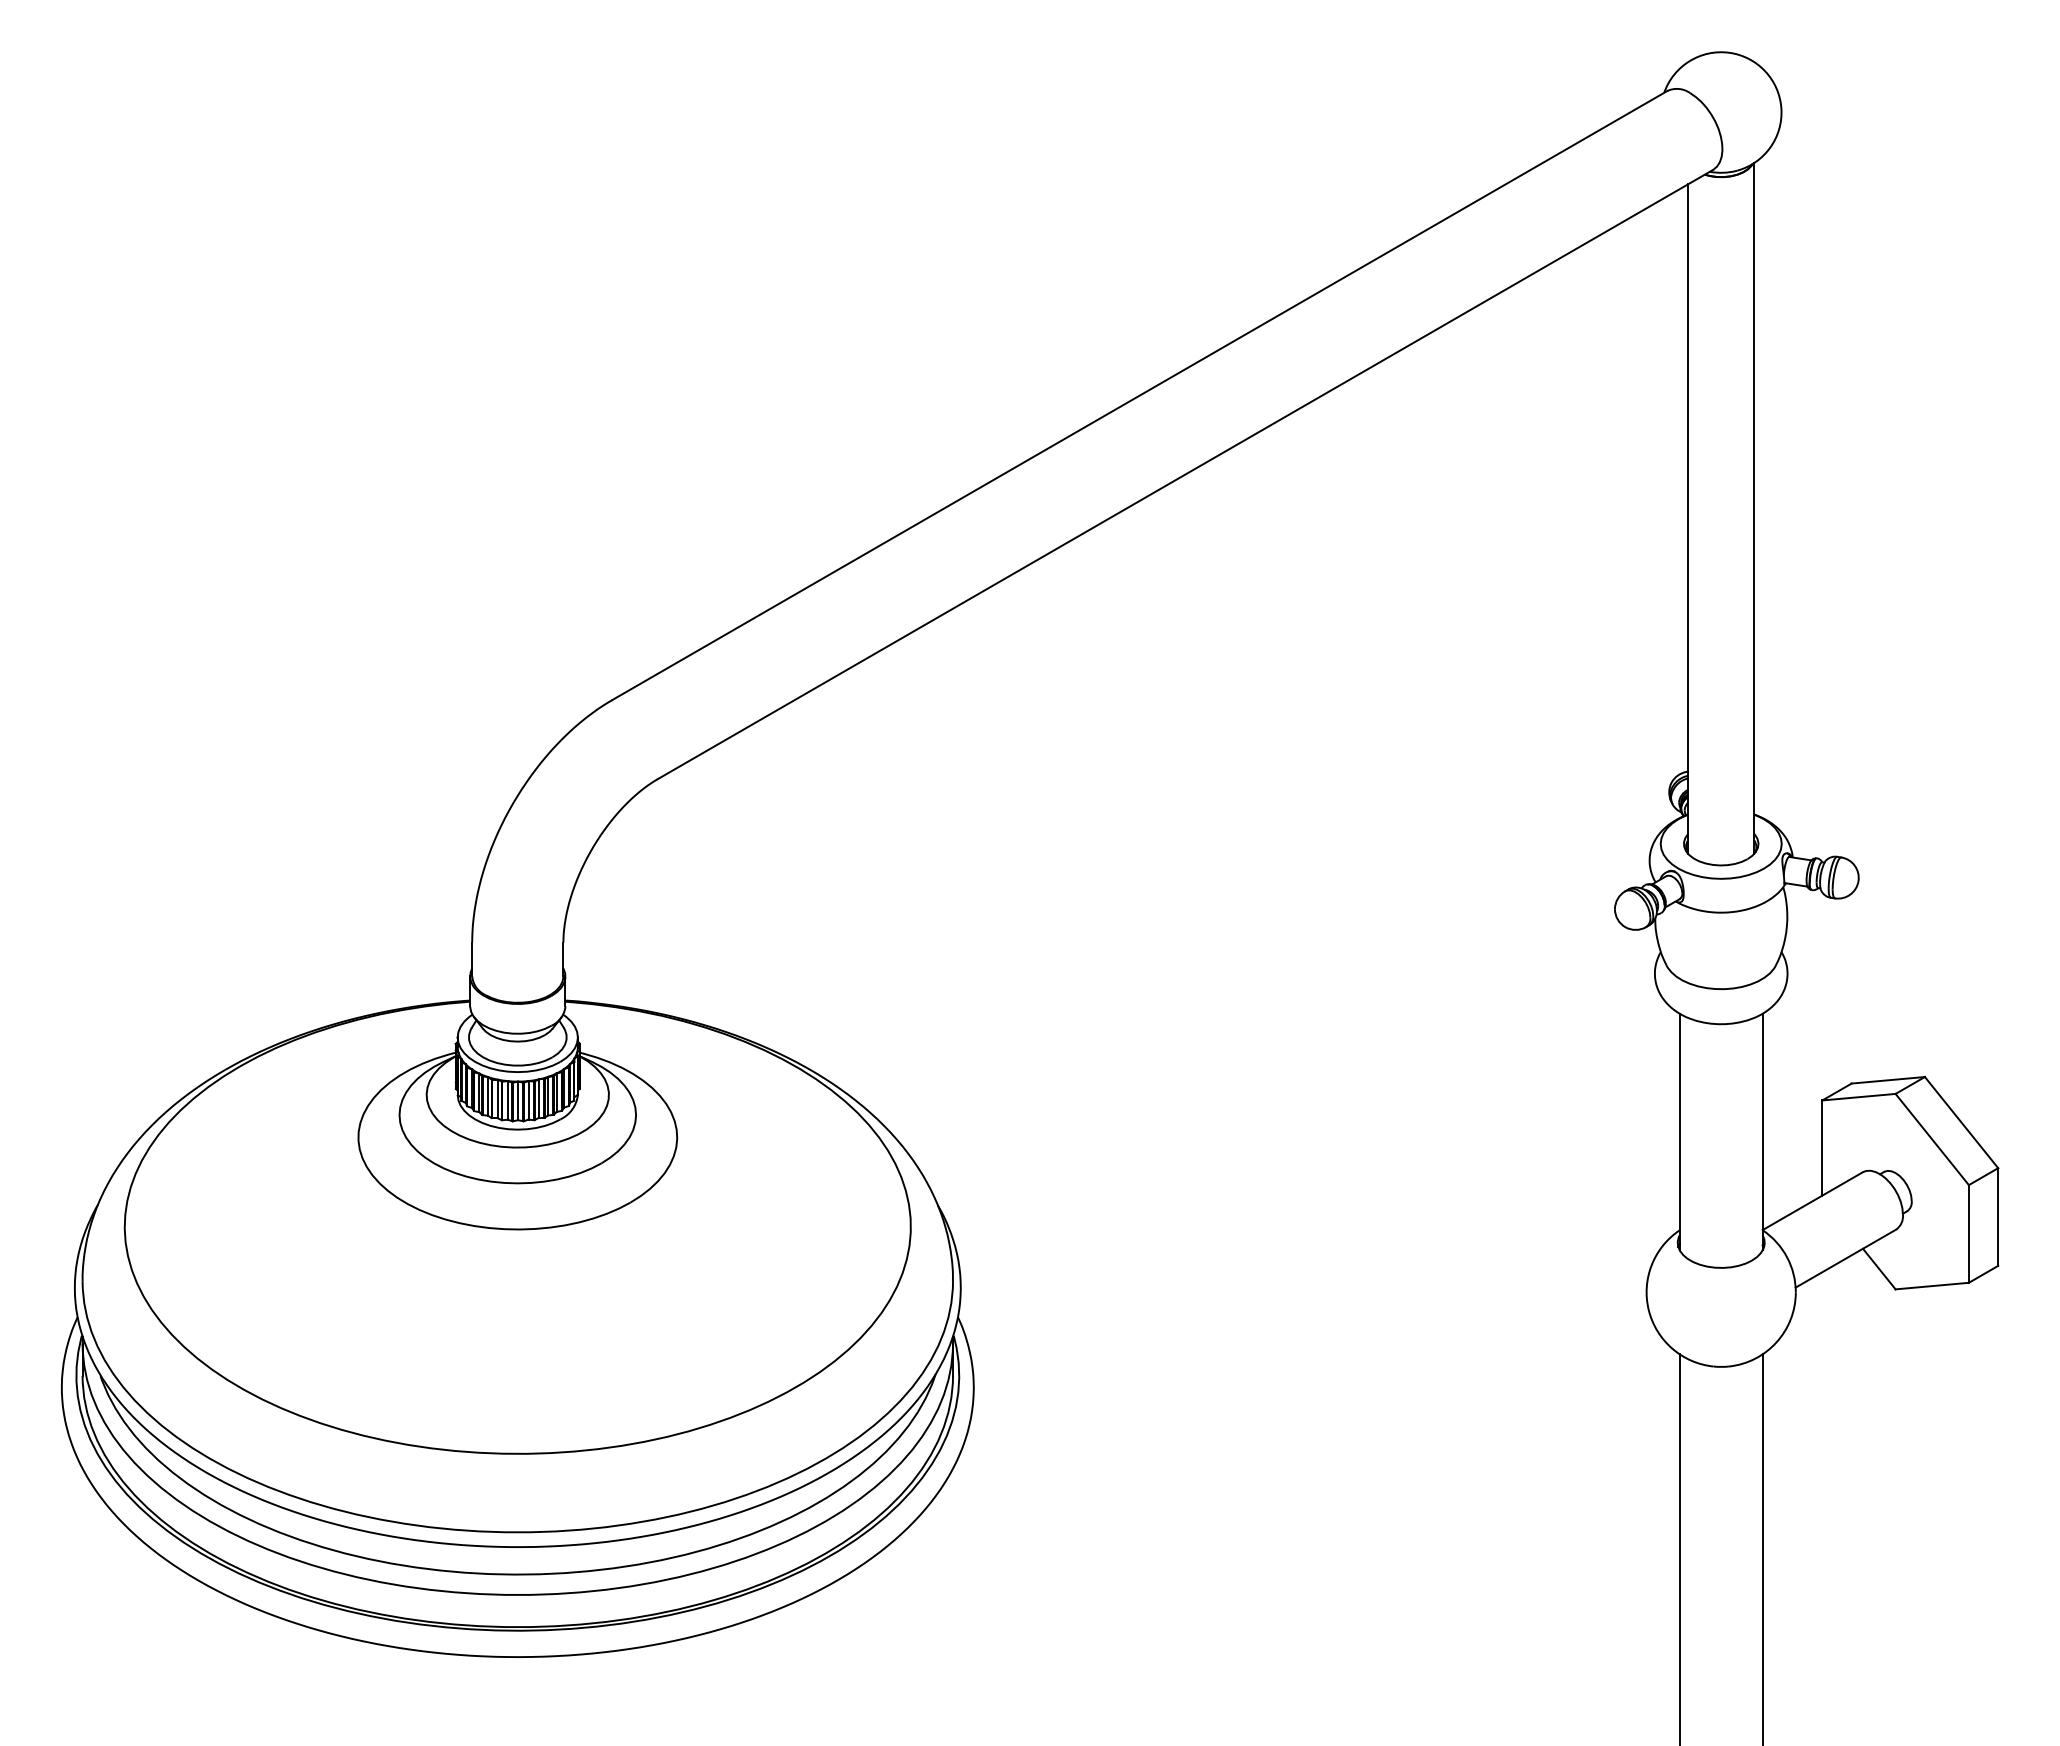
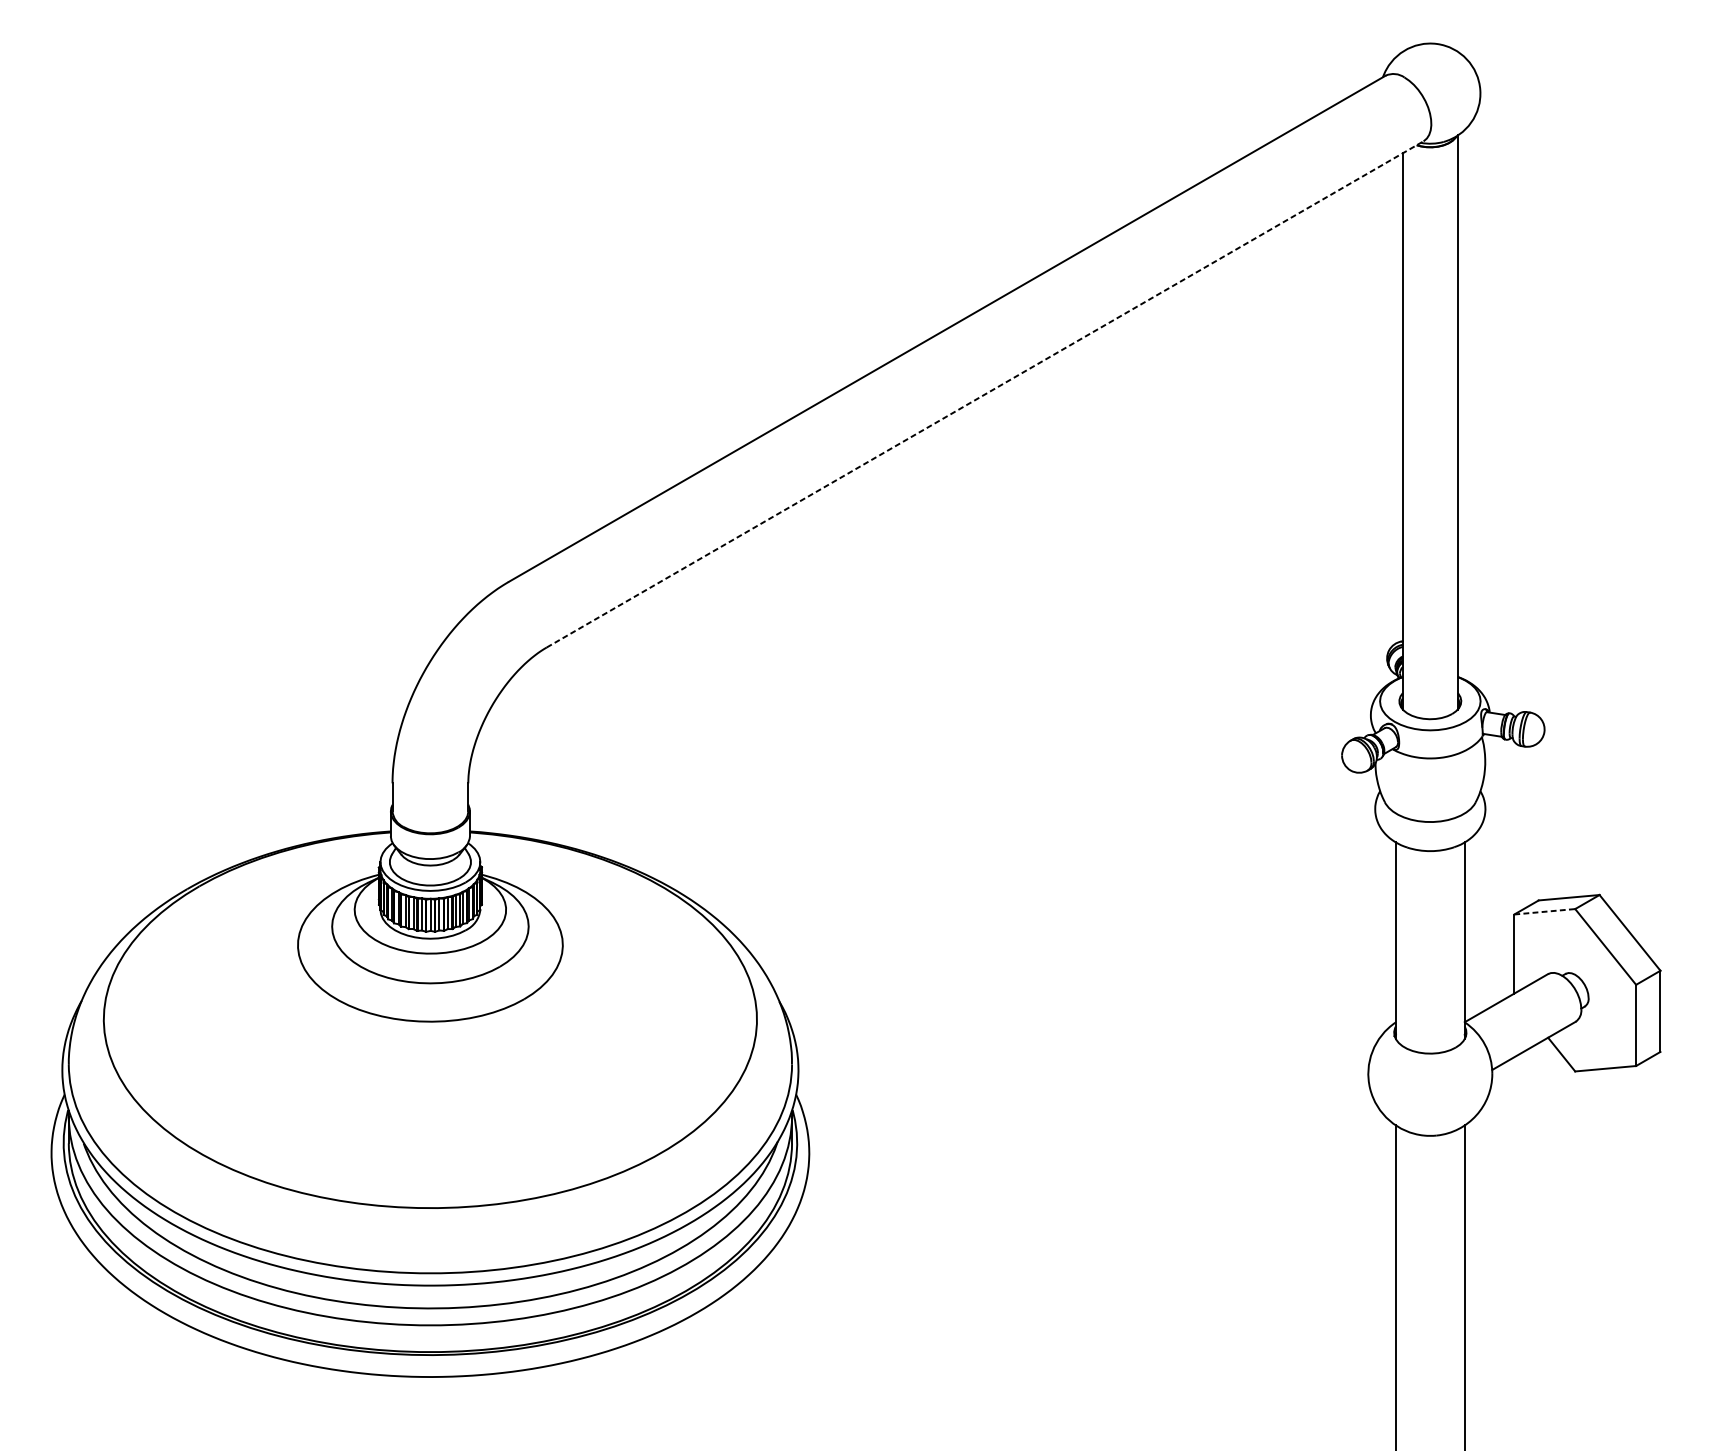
line: (1185, 474) -> (985, 394), solid -> dashed
line: (1858, 1097) -> (1544, 912), solid -> dashed

